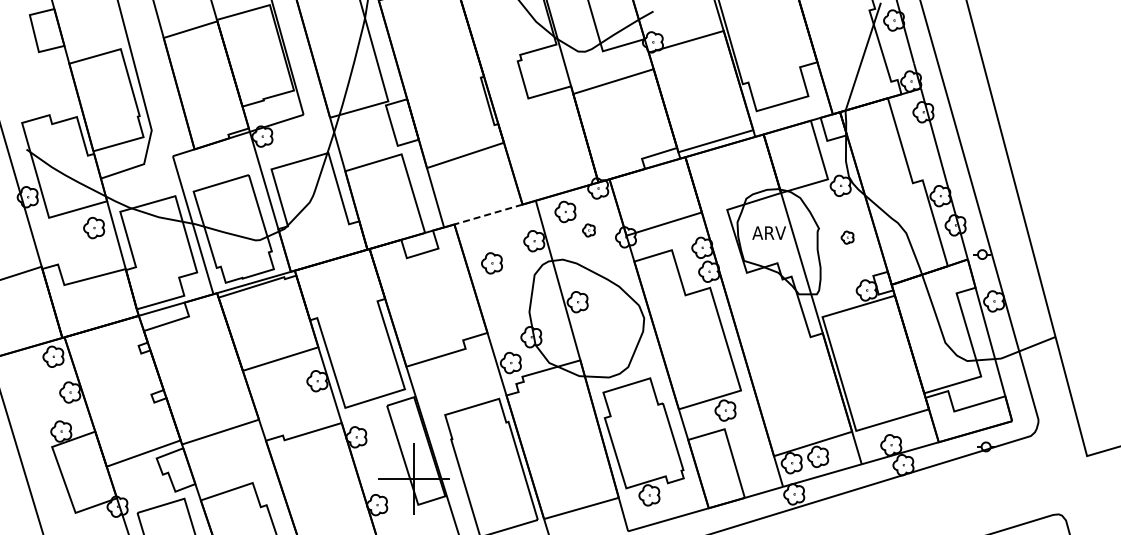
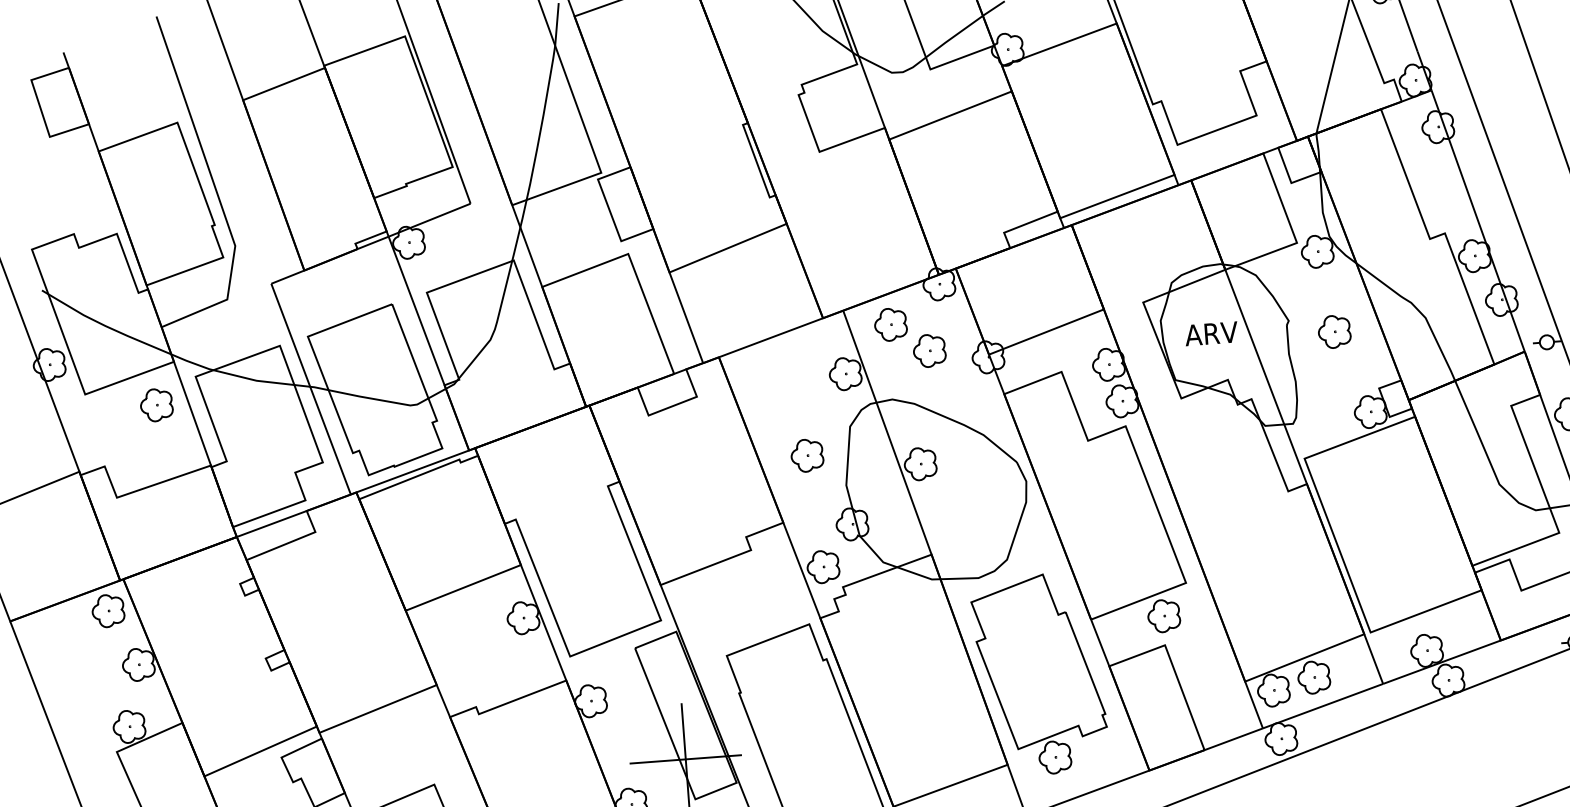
line: (488, 214) -> (770, 337), dashed -> solid
part: (588, 230) -> (928, 350), size x1.67
part: (847, 237) -> (1334, 331), size x1.67
part: (491, 263) -> (806, 455), moved

